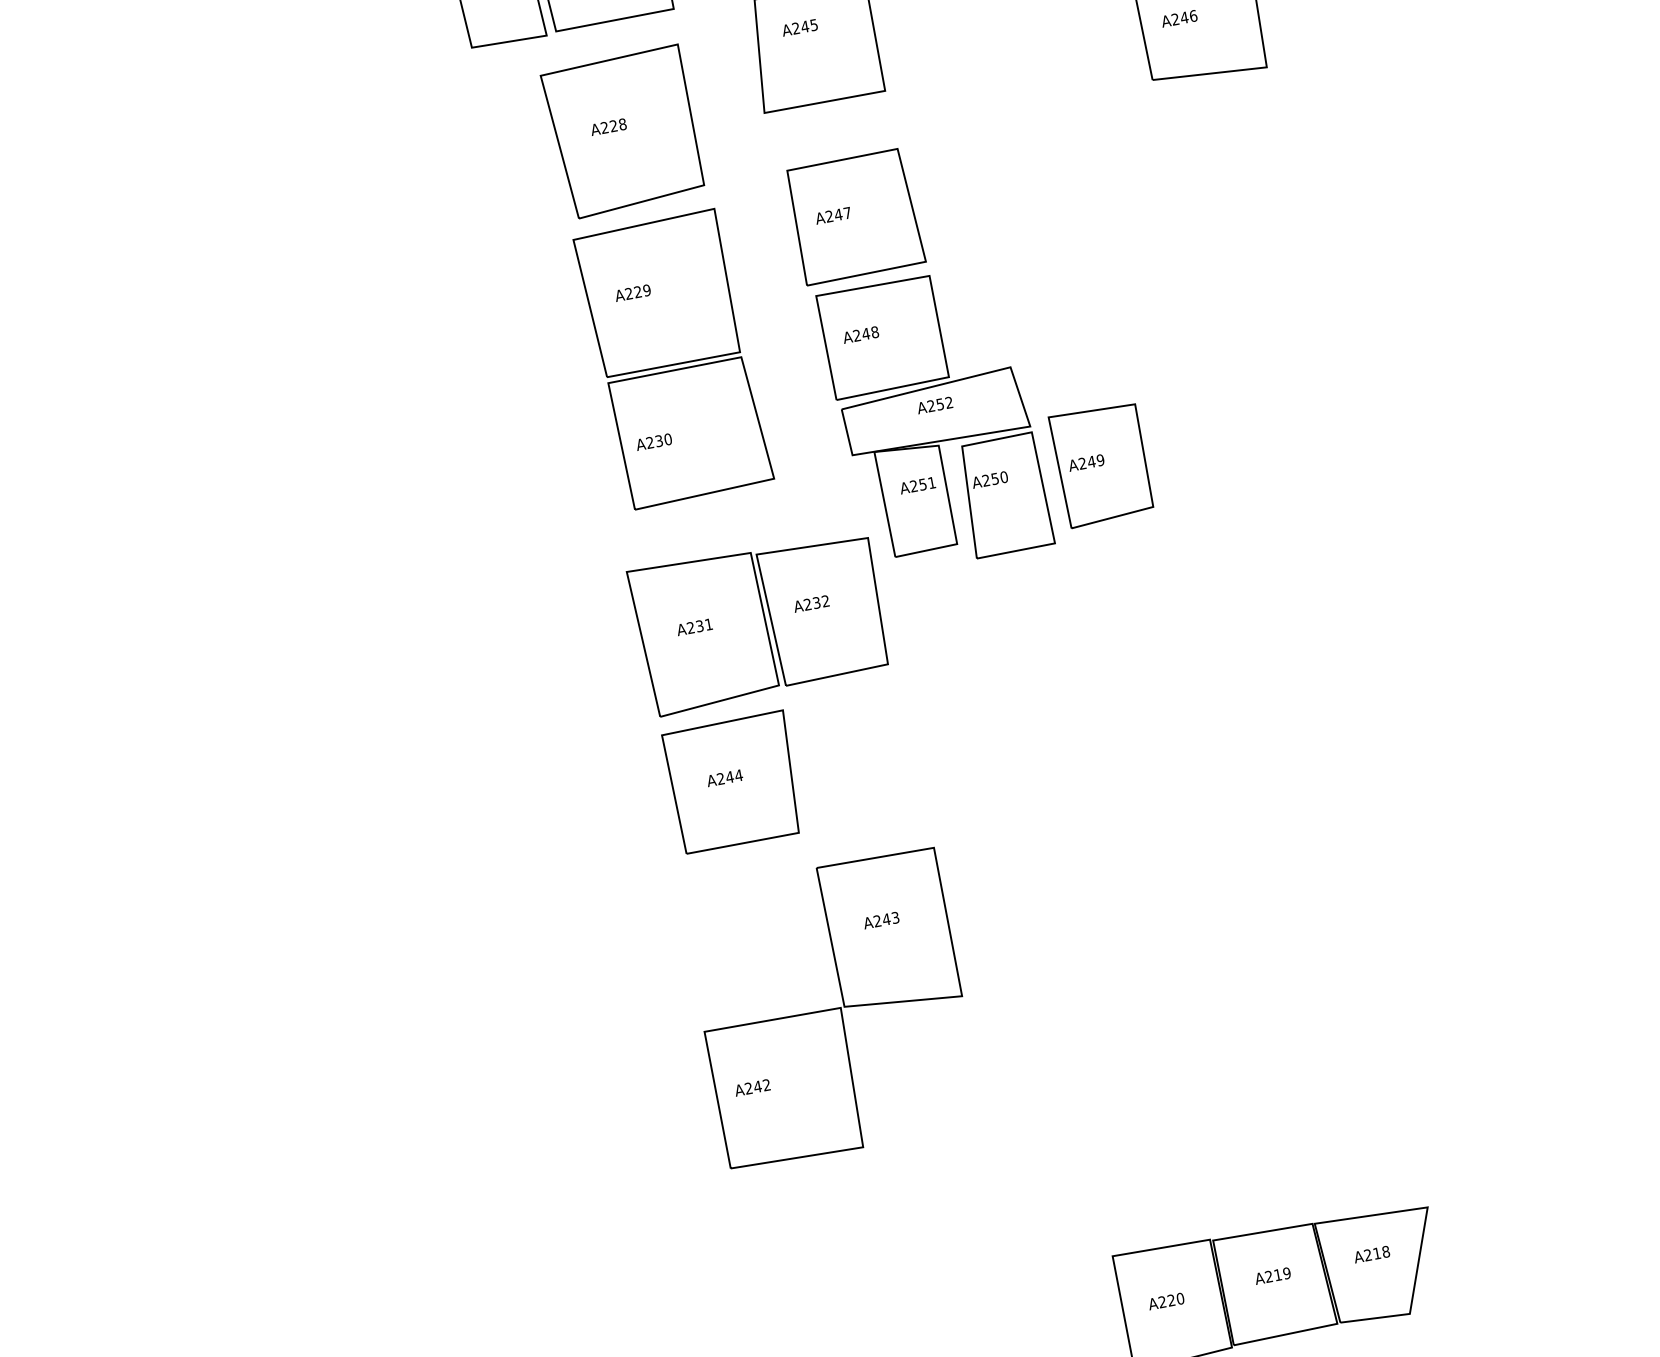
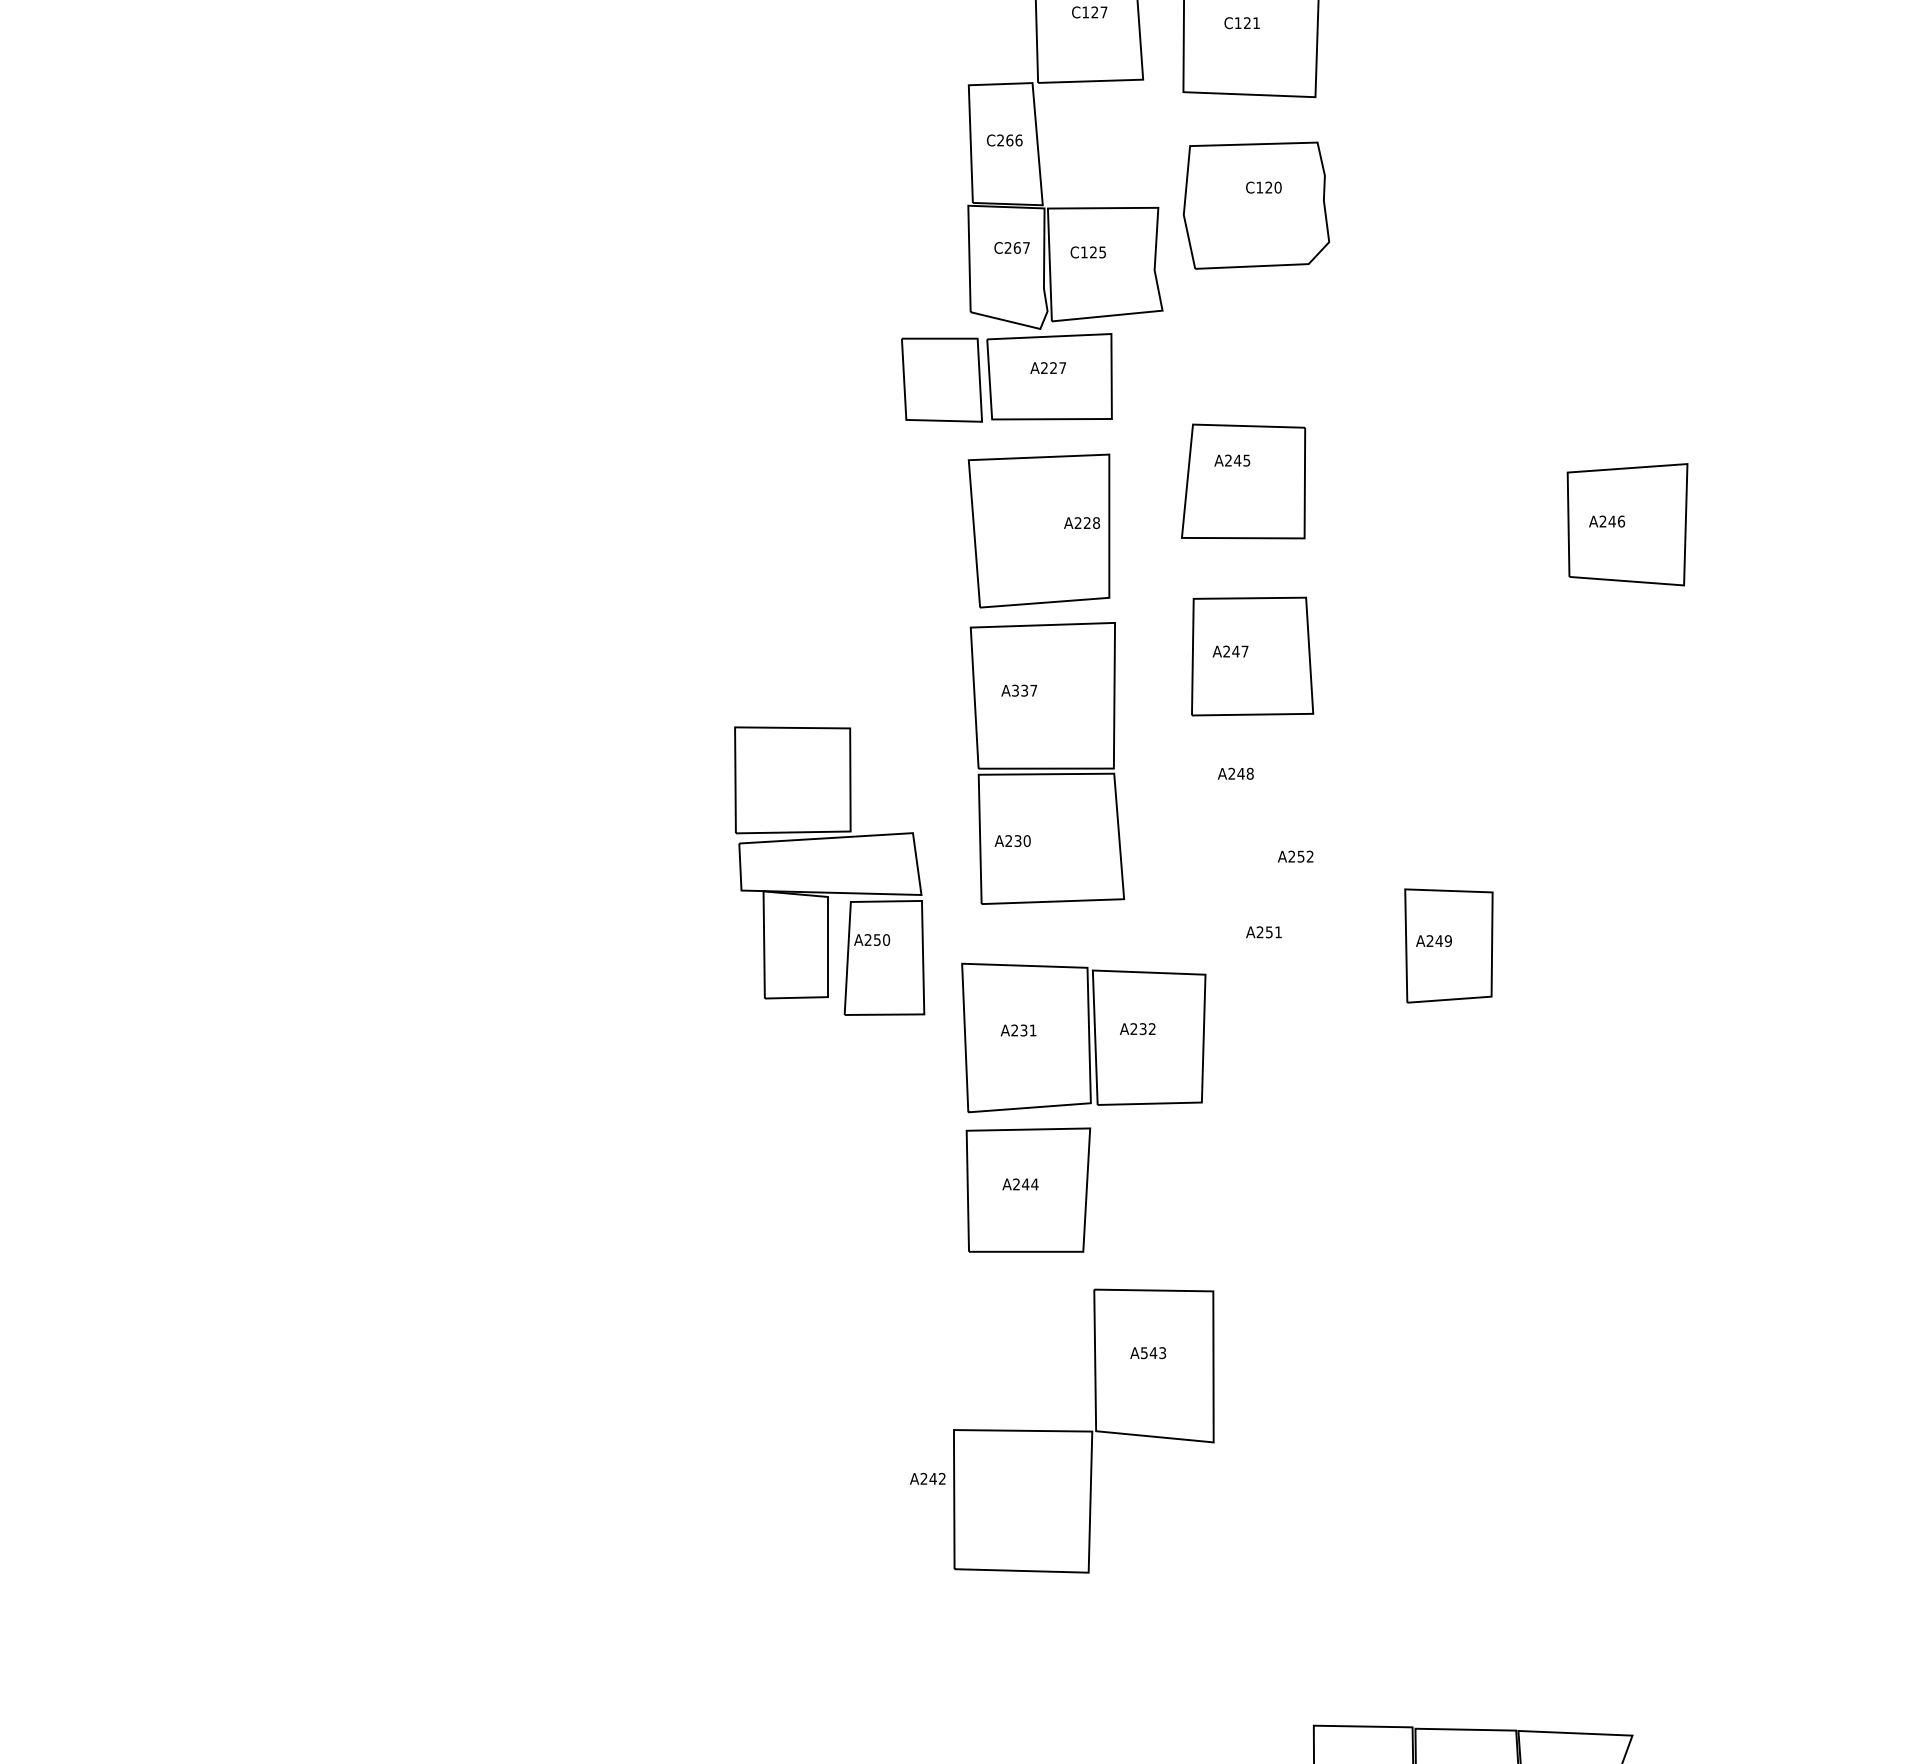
text: (608, 127) -> (1081, 523), moved
text: (637, 291) -> (1024, 690), A229 -> A337
part: (935, 419) -> (829, 870), moved
text: (877, 921) -> (1144, 1353), A243 -> A543
text: (752, 1087) -> (927, 1478), moved

